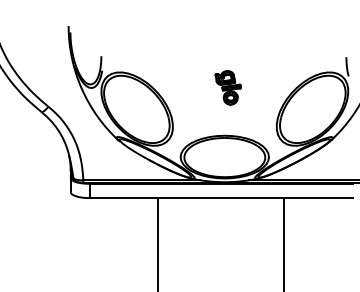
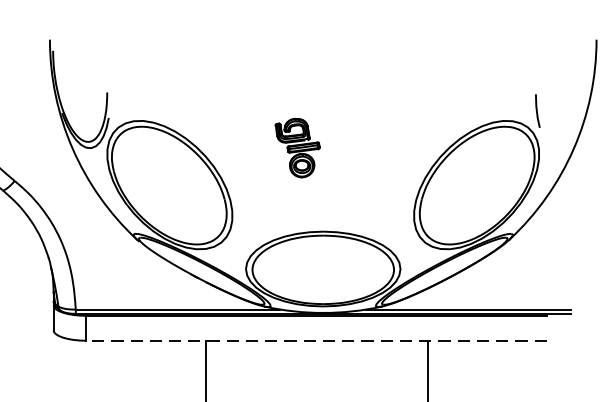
part: (227, 87) -> (296, 147), moved
line: (221, 198) -> (317, 341), solid -> dashed

